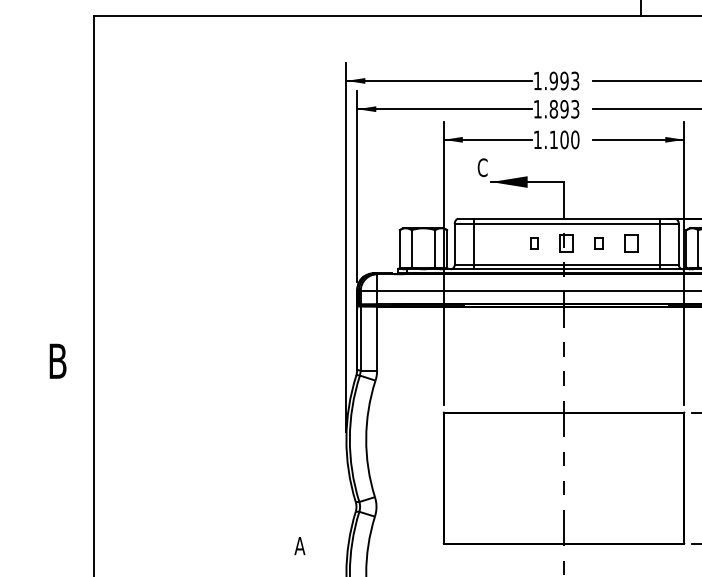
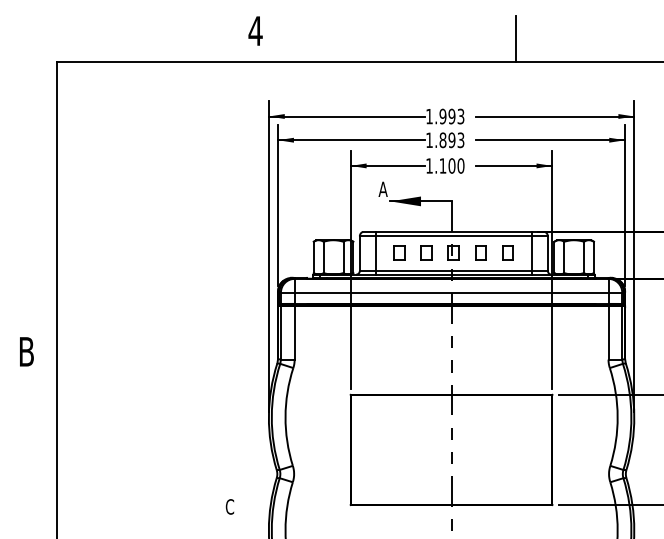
text: (481, 167) -> (382, 189), C -> A
part: (502, 242) -> (399, 252), added
part: (534, 242) -> (426, 252), size x1.67
part: (598, 242) -> (480, 252), size x1.67
text: (299, 545) -> (229, 506), A -> C

